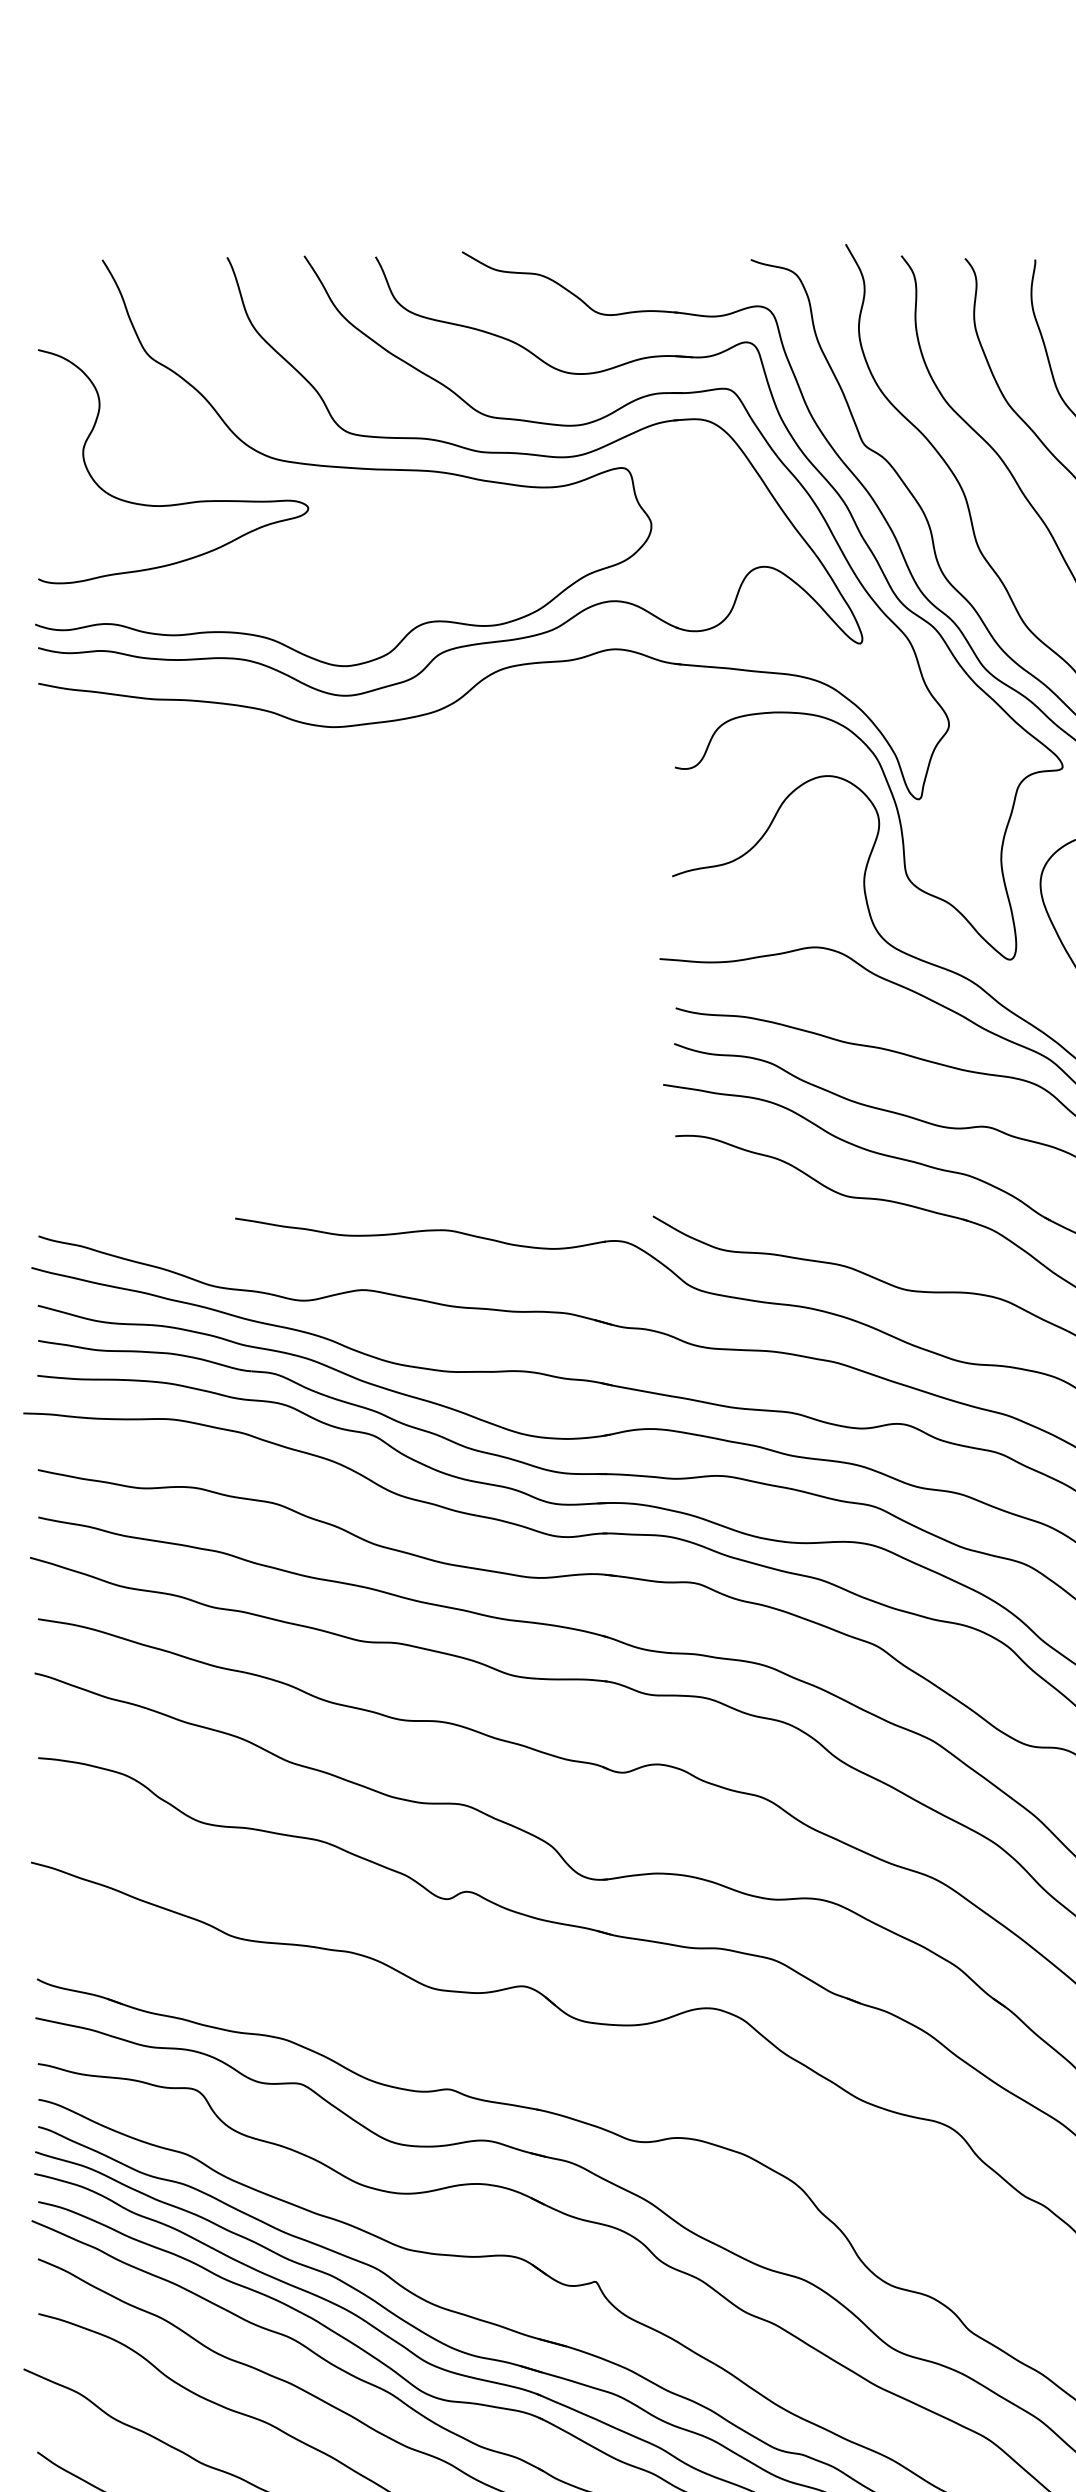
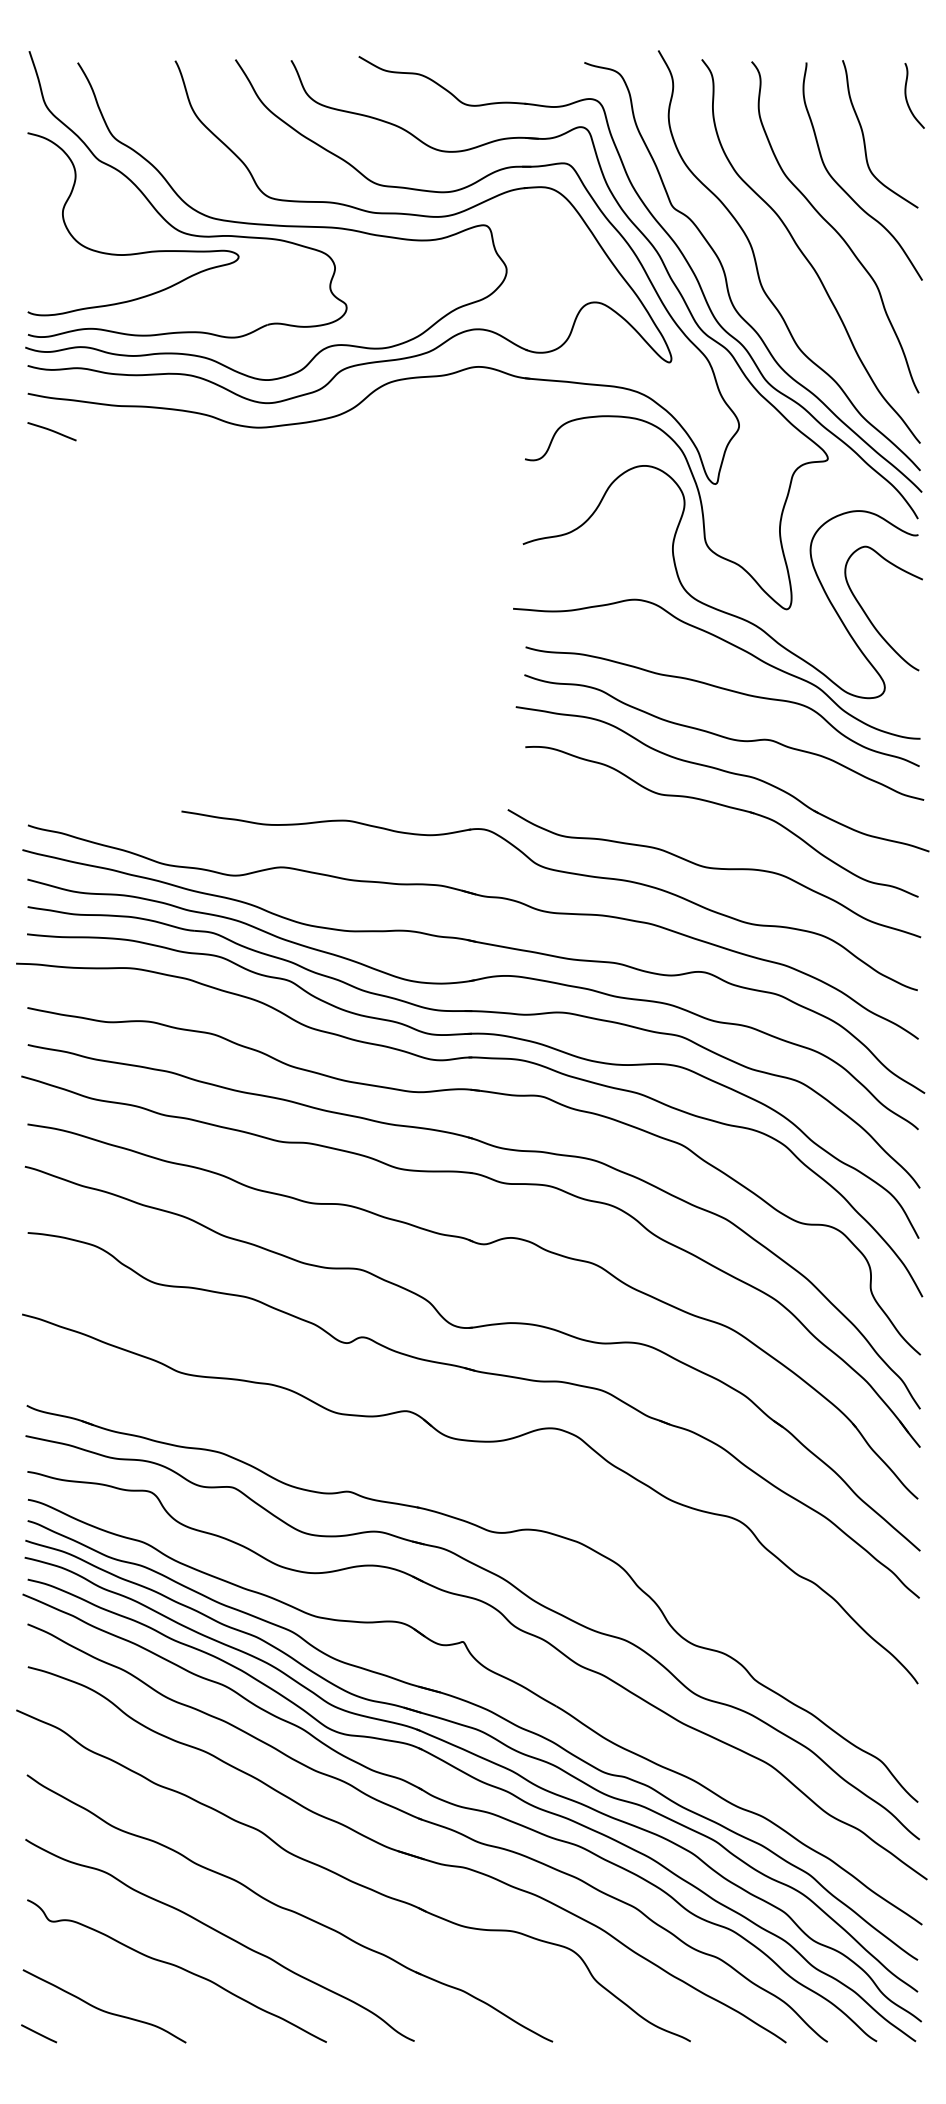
part: (212, 456) -> (163, 216), added
line: (68, 732) -> (51, 431), added

